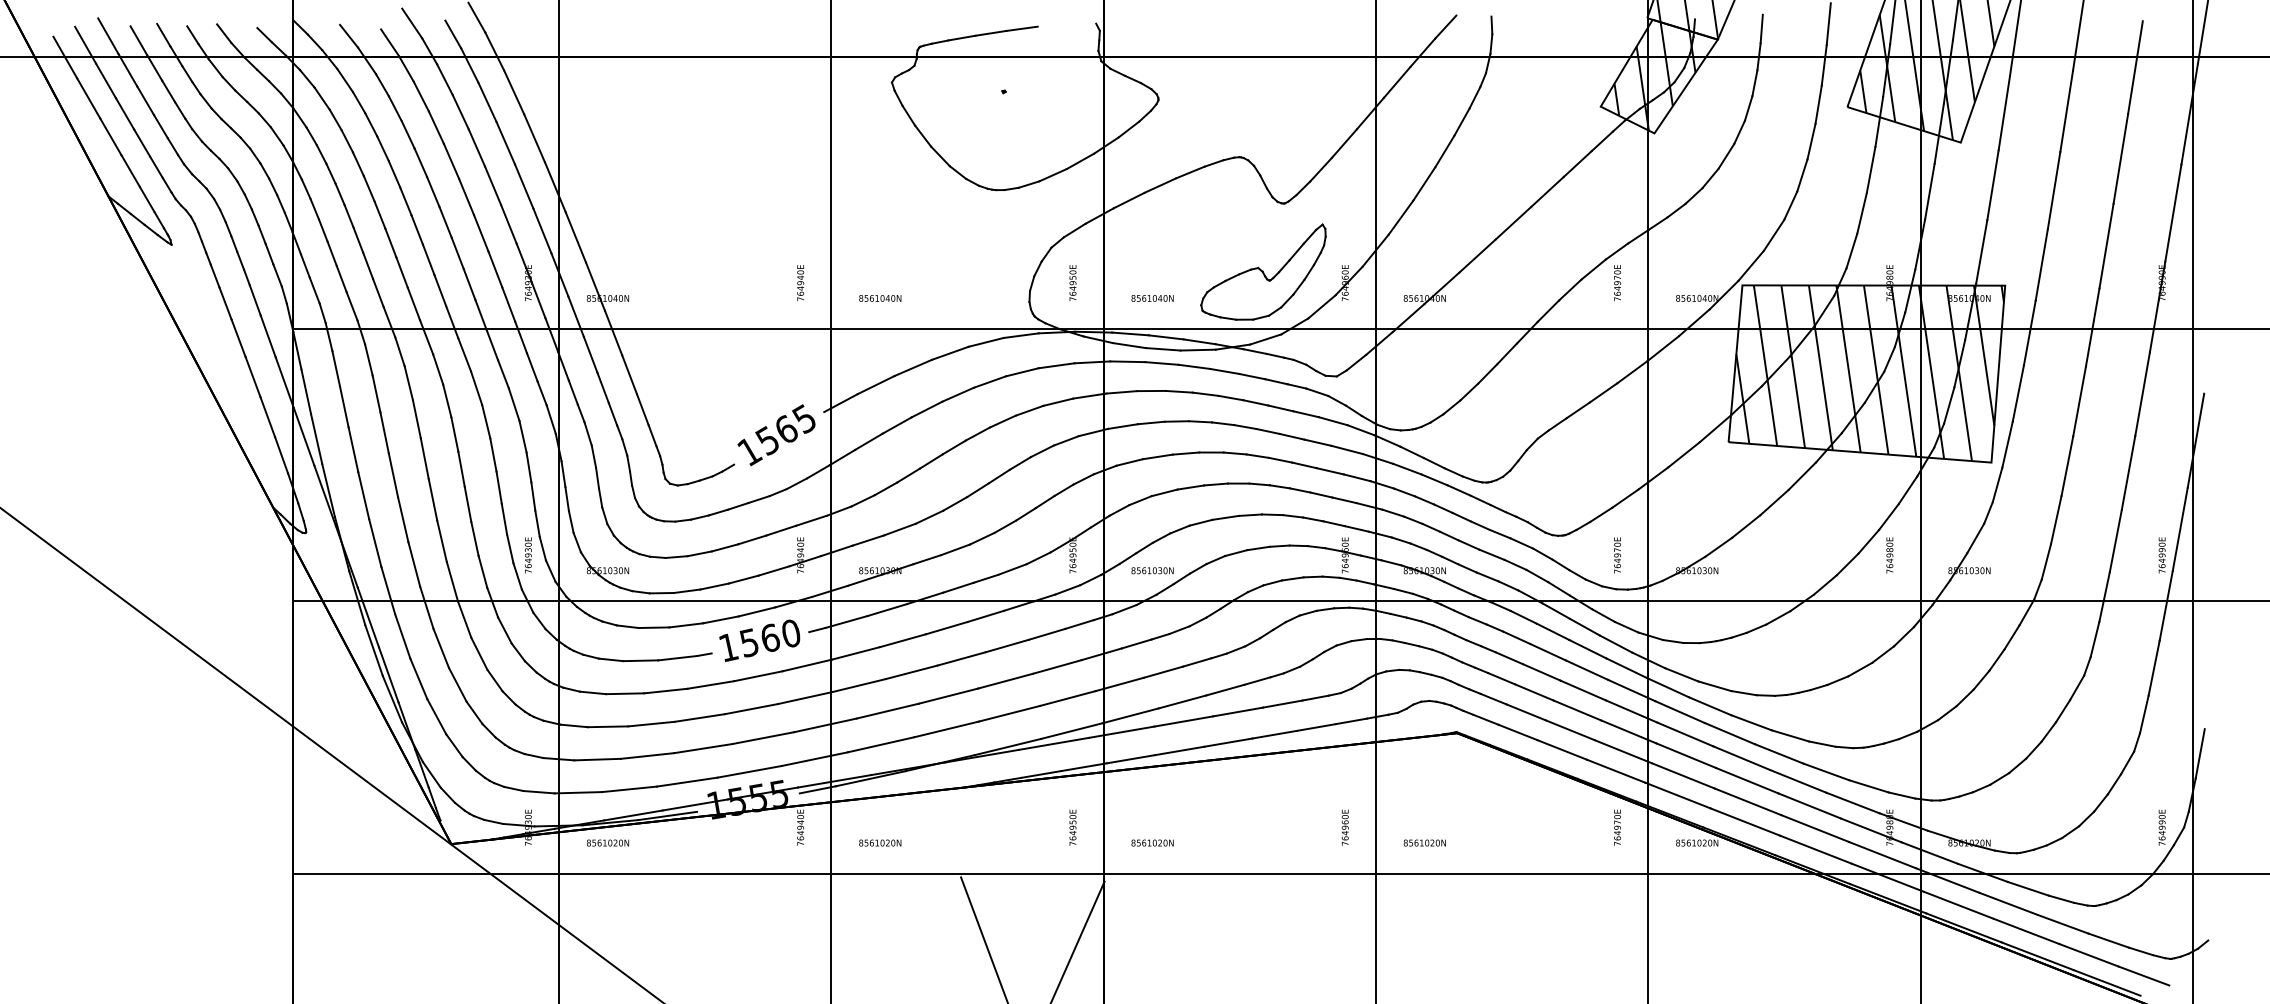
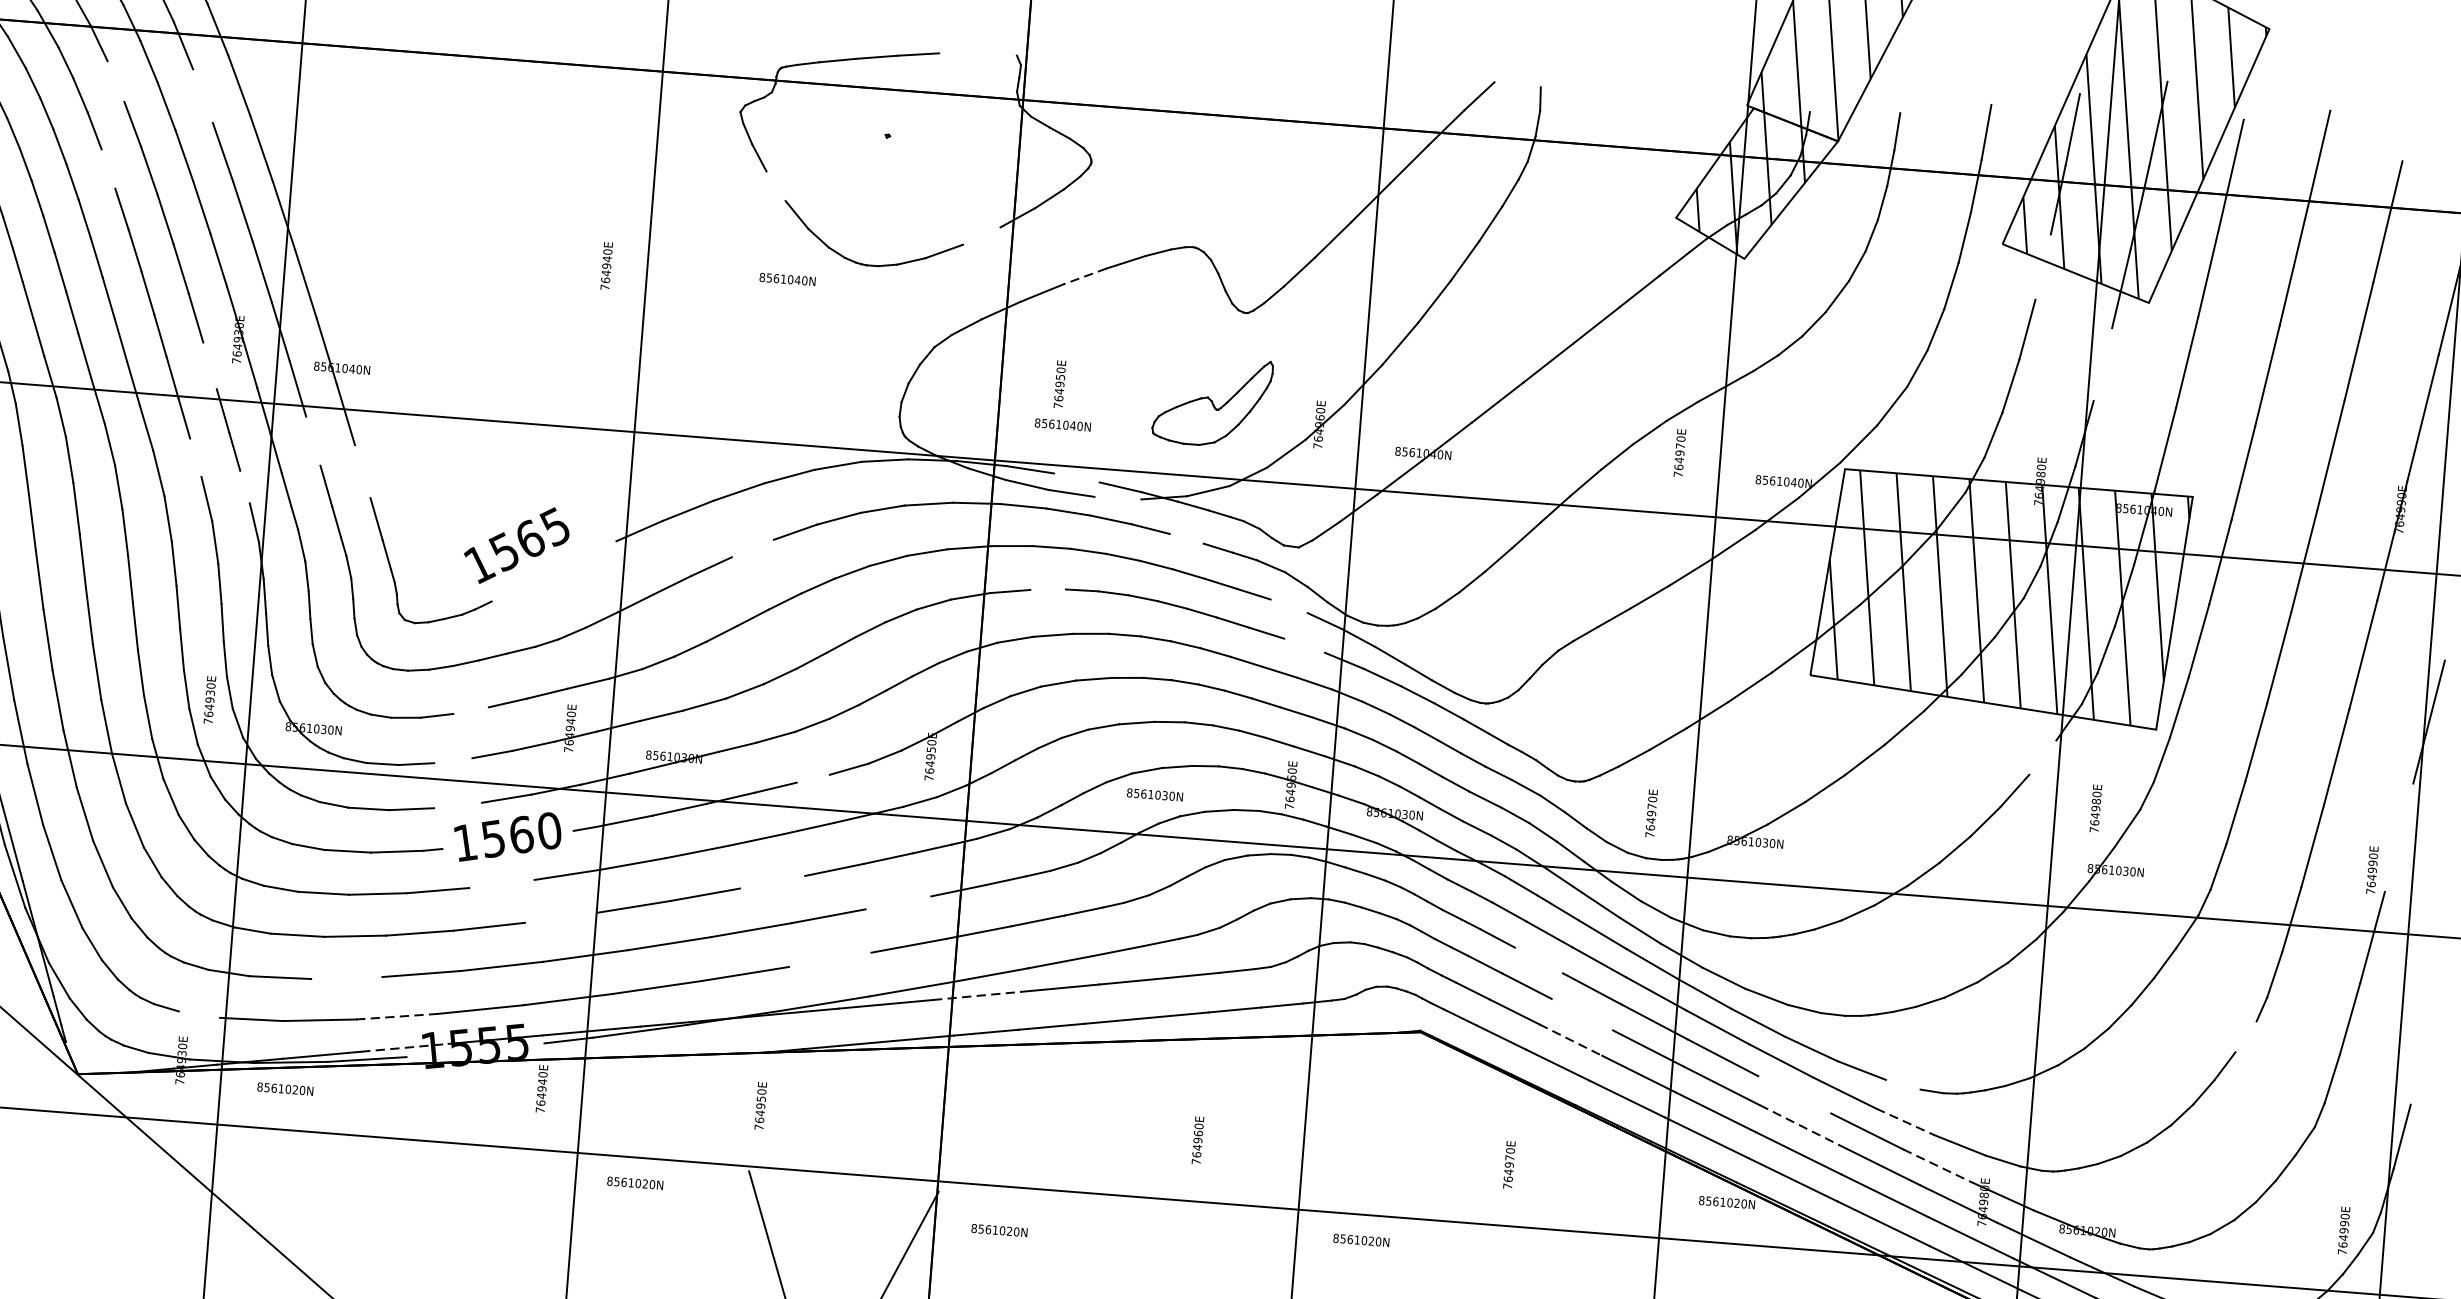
line: (420, 96) -> (114, 81), removed
line: (487, 101) -> (203, 95), removed
line: (1879, 121) -> (2043, 266), removed
line: (923, 135) -> (776, 185), removed
line: (1080, 161) -> (981, 236), removed
line: (420, 162) -> (108, 168), removed
line: (1160, 185) -> (1085, 276), solid -> dashed
line: (1929, 191) -> (2102, 364), removed
part: (1263, 271) -> (1212, 400), size x0.7
text: (1072, 282) -> (1059, 383), moved
text: (800, 283) -> (606, 266), moved
text: (880, 298) -> (787, 279), moved
line: (508, 304) -> (209, 365), removed
line: (1165, 337) -> (1075, 478), removed
line: (1197, 349) -> (1117, 497), removed
line: (590, 354) -> (313, 440), removed
line: (503, 374) -> (195, 458), removed
line: (629, 374) -> (362, 471), removed
line: (1252, 376) -> (1187, 538), removed
line: (541, 393) -> (244, 487), removed
line: (926, 409) -> (752, 548), removed
line: (1332, 421) -> (1288, 606), removed
line: (1150, 422) -> (1047, 588), removed
text: (776, 435) -> (516, 545), moved
line: (1346, 449) -> (1303, 645), removed
line: (1907, 490) -> (2042, 757), removed
line: (2179, 528) -> (2398, 836), removed
line: (724, 547) -> (470, 710), removed
text: (1889, 555) -> (2095, 808), moved
text: (1152, 570) -> (1154, 794), moved
line: (985, 578) -> (812, 778), removed
line: (714, 586) -> (453, 760), removed
line: (720, 619) -> (457, 804), removed
line: (961, 658) -> (772, 881), removed
line: (1057, 666) -> (898, 902), removed
line: (1541, 672) -> (1538, 960), removed
line: (758, 676) -> (501, 884), removed
line: (2077, 687) -> (2246, 1036), removed
line: (805, 698) -> (561, 918), removed
line: (1577, 710) -> (1582, 1014), removed
line: (1009, 713) -> (830, 959), removed
line: (1570, 730) -> (1571, 1040), solid -> dashed
line: (1122, 732) -> (977, 996), solid -> dashed
line: (1822, 743) -> (1903, 1083), removed
line: (647, 755) -> (346, 977), removed
line: (1741, 757) -> (1794, 1093), removed
line: (1826, 772) -> (1905, 1122), solid -> dashed
line: (1747, 780) -> (1800, 1125), solid -> dashed
line: (687, 782) -> (396, 1017), solid -> dashed
line: (538, 792) -> (198, 1014), removed
line: (1852, 803) -> (1936, 1166), solid -> dashed
line: (695, 804) -> (405, 1047), solid -> dashed
text: (1072, 827) -> (760, 1105), moved
text: (1344, 827) -> (1196, 1140), moved
text: (1617, 827) -> (1509, 1164), moved
text: (880, 842) -> (635, 1182), moved
text: (1152, 842) -> (999, 1229), moved
text: (1424, 842) -> (1360, 1239), moved

